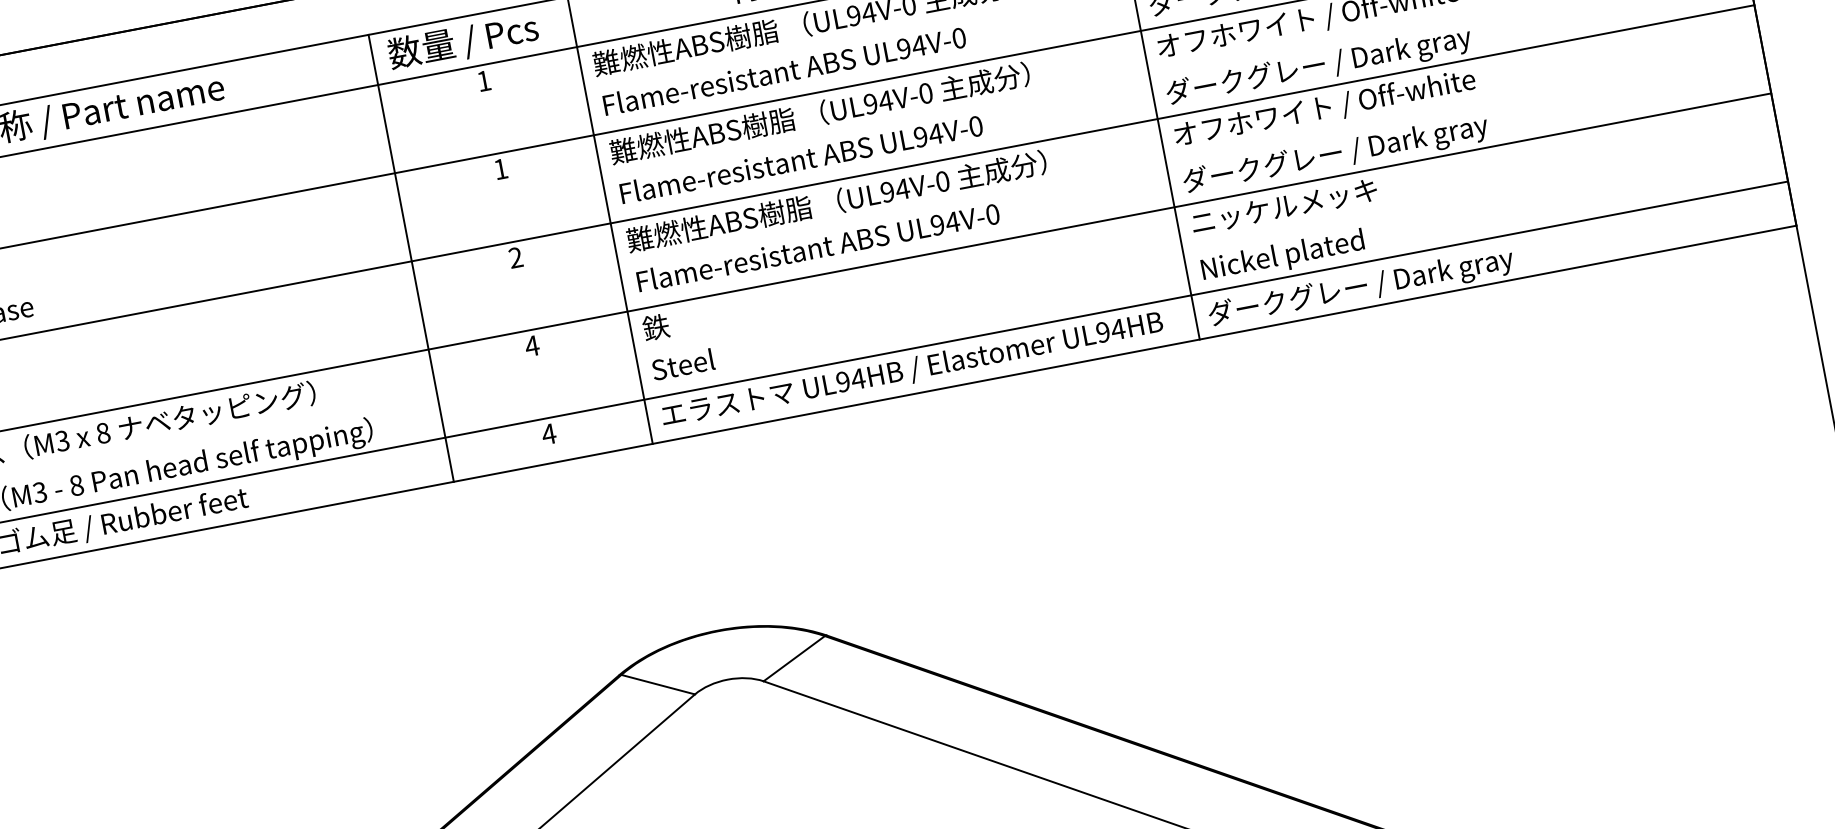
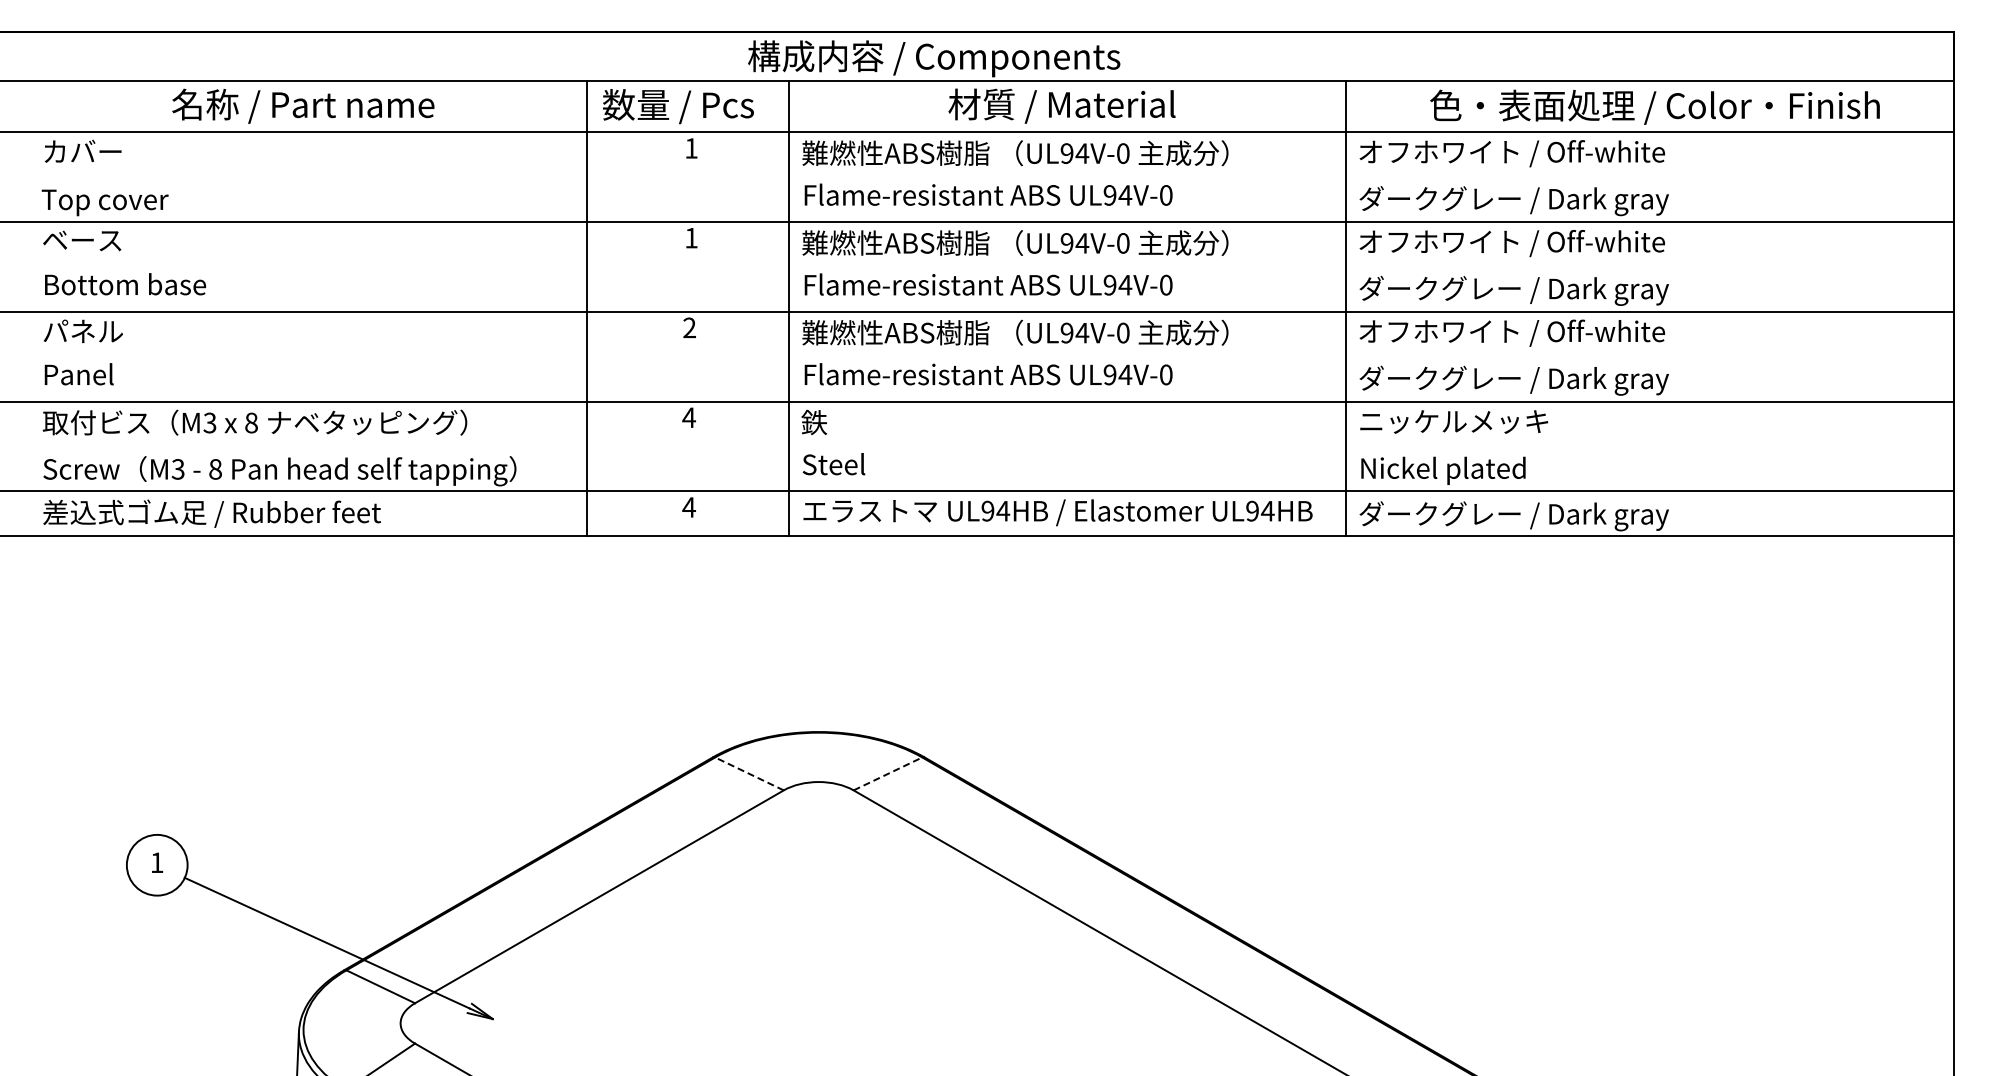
line: (794, 658) -> (888, 773), solid -> dashed
line: (658, 684) -> (749, 773), solid -> dashed

